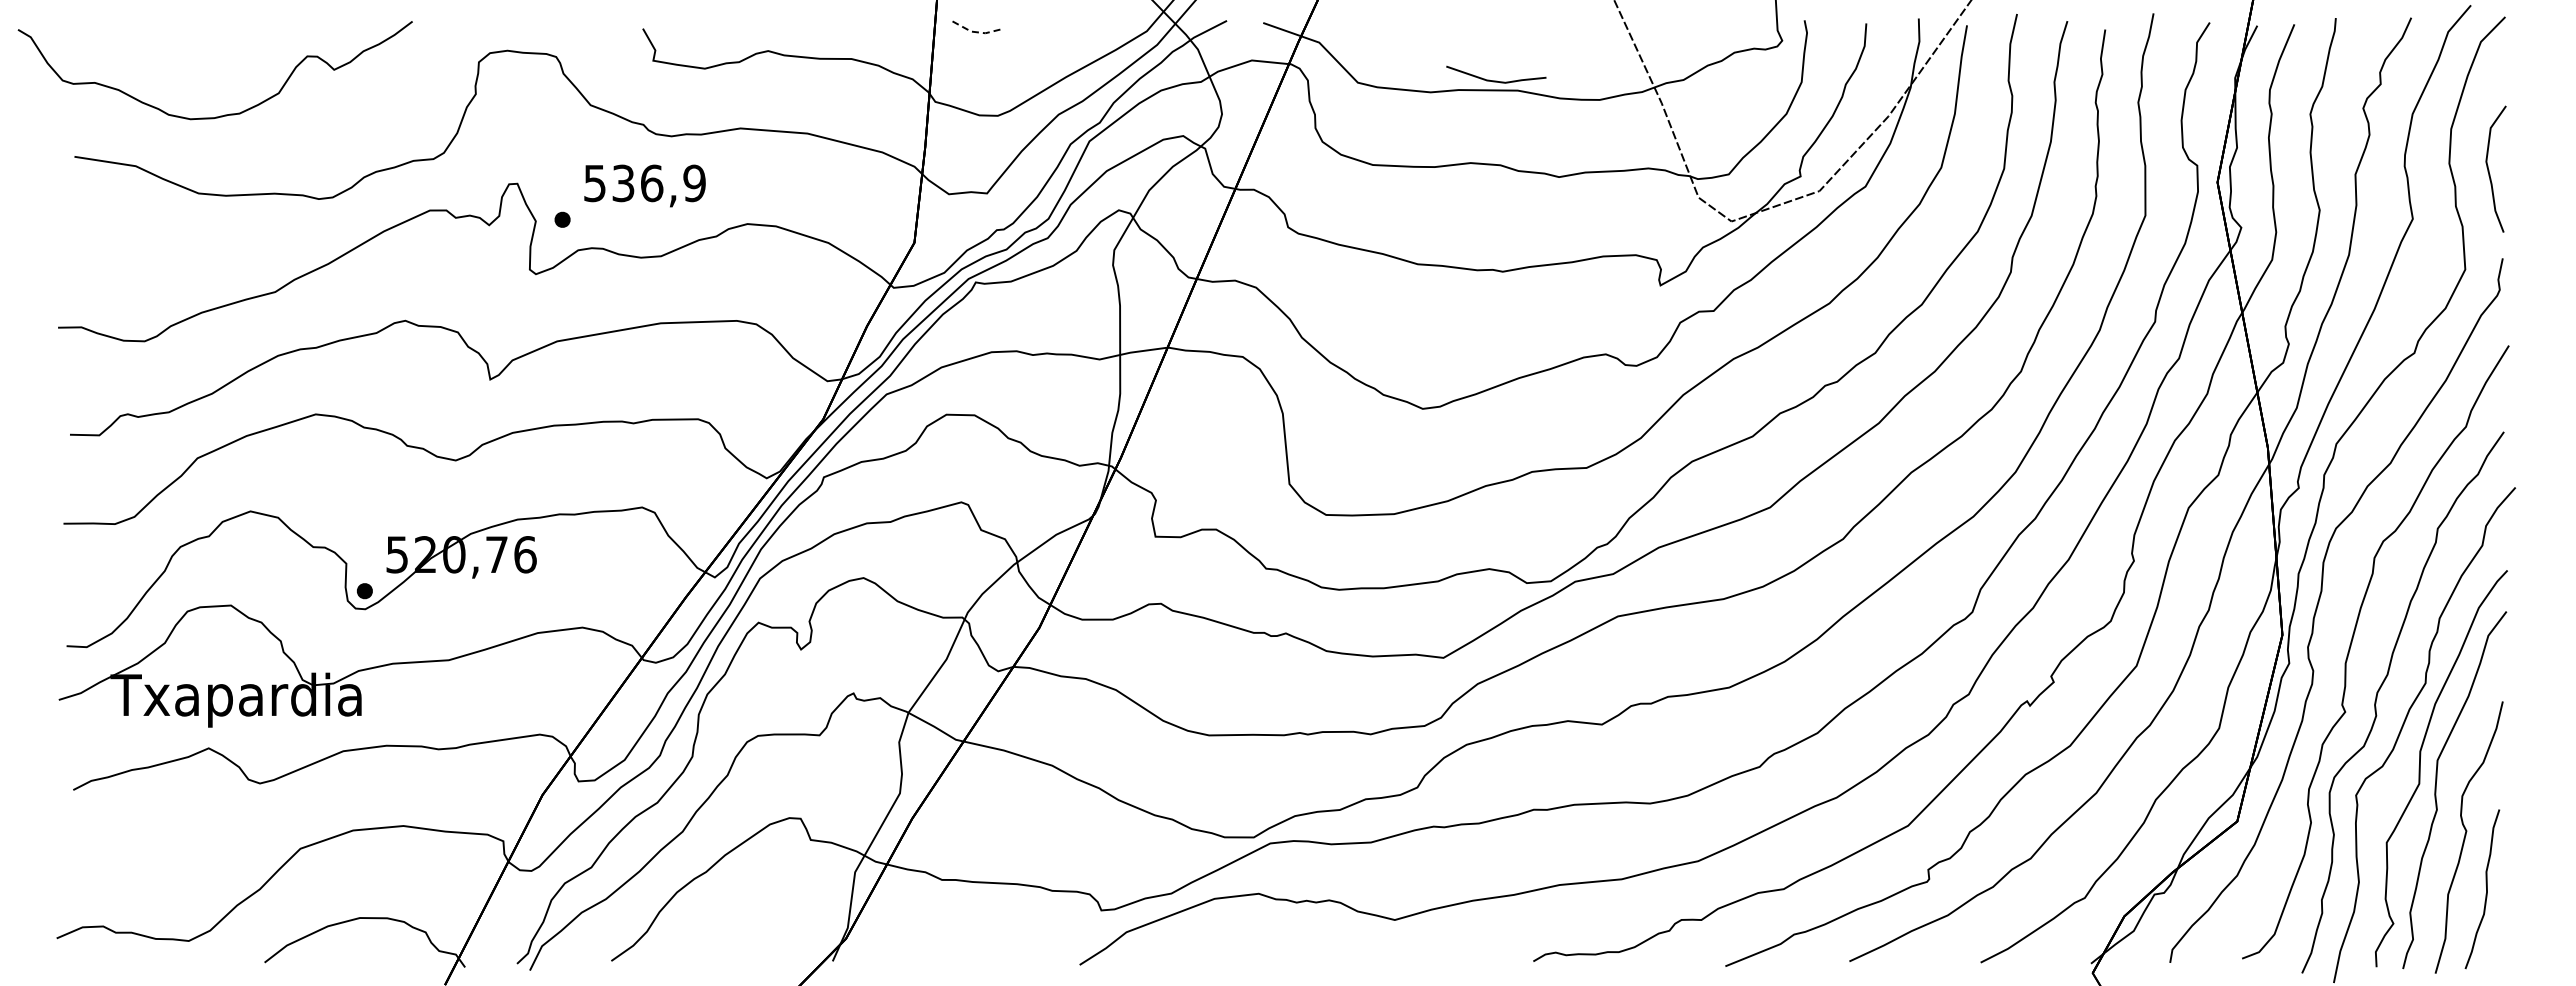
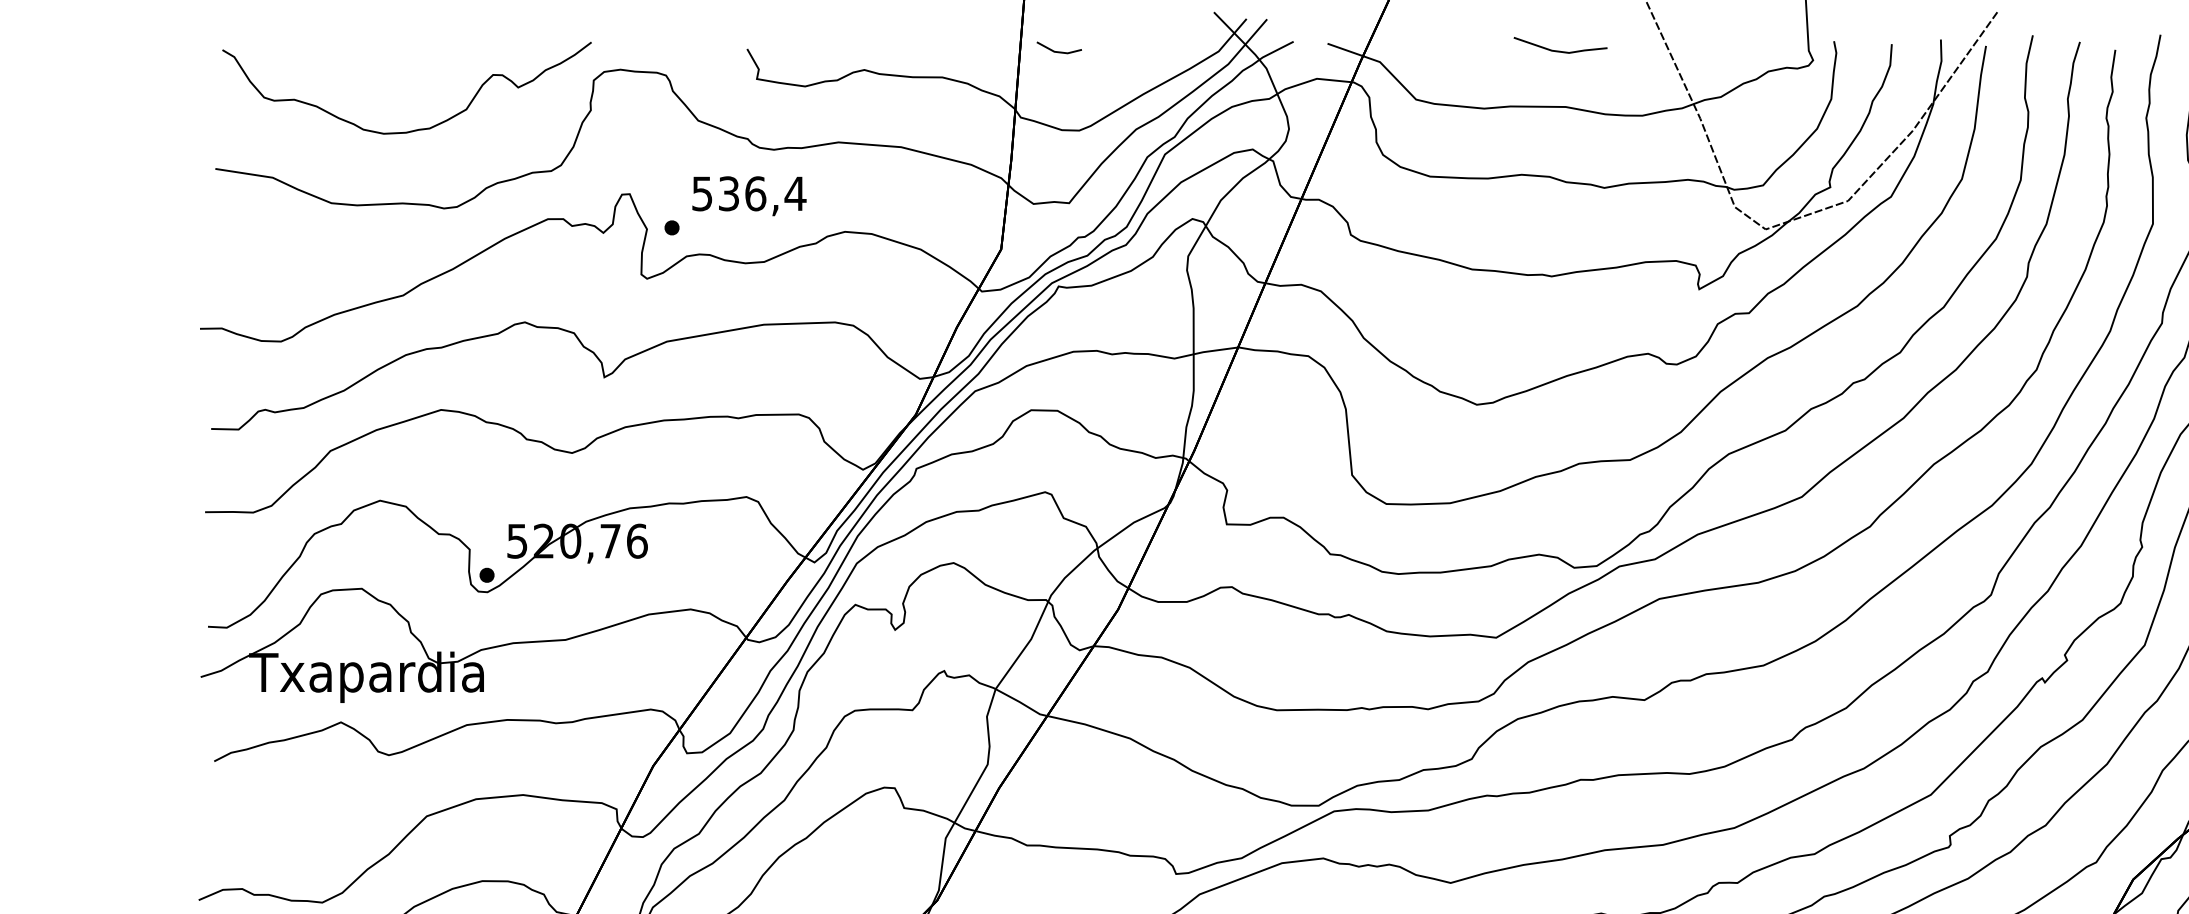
line: (976, 32) -> (1059, 52), dashed -> solid
line: (1496, 80) -> (1560, 50), moved
curve: (224, 114) -> (415, 129), moved
text: (694, 183) -> (795, 193), 536,9 -> 536,4

